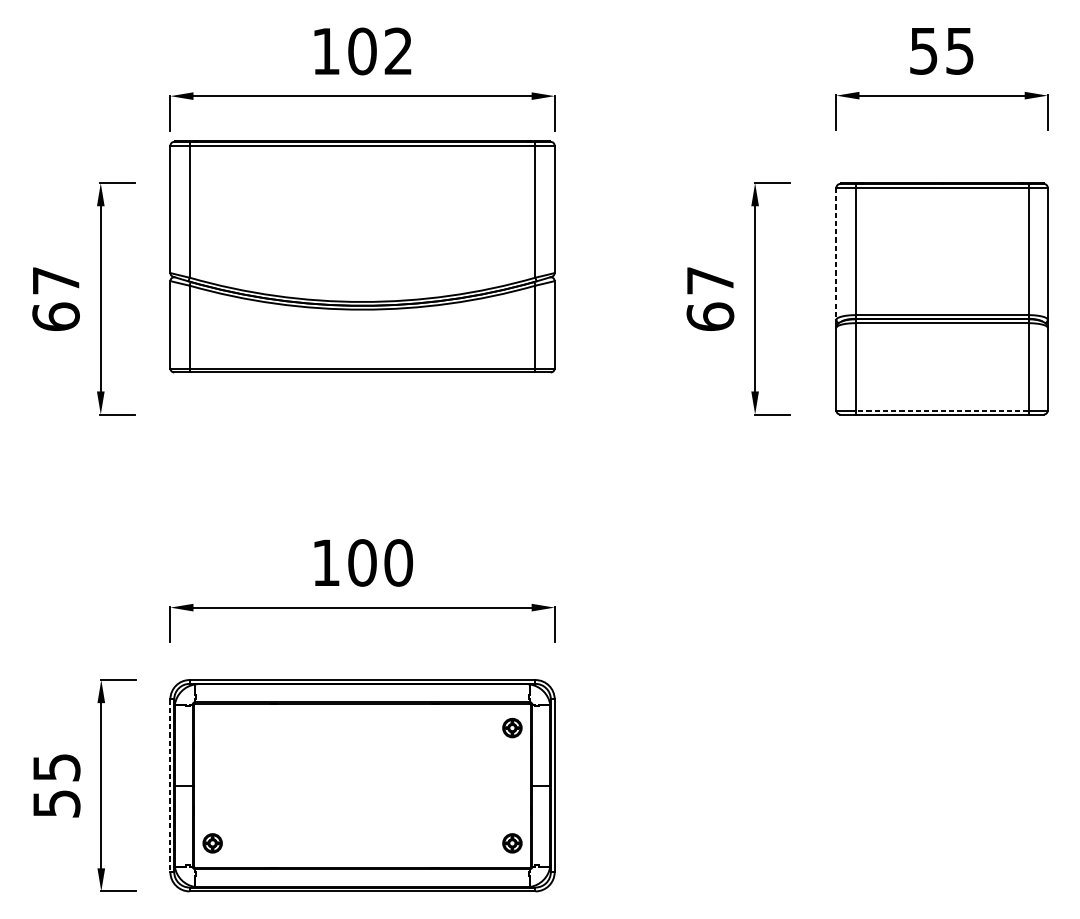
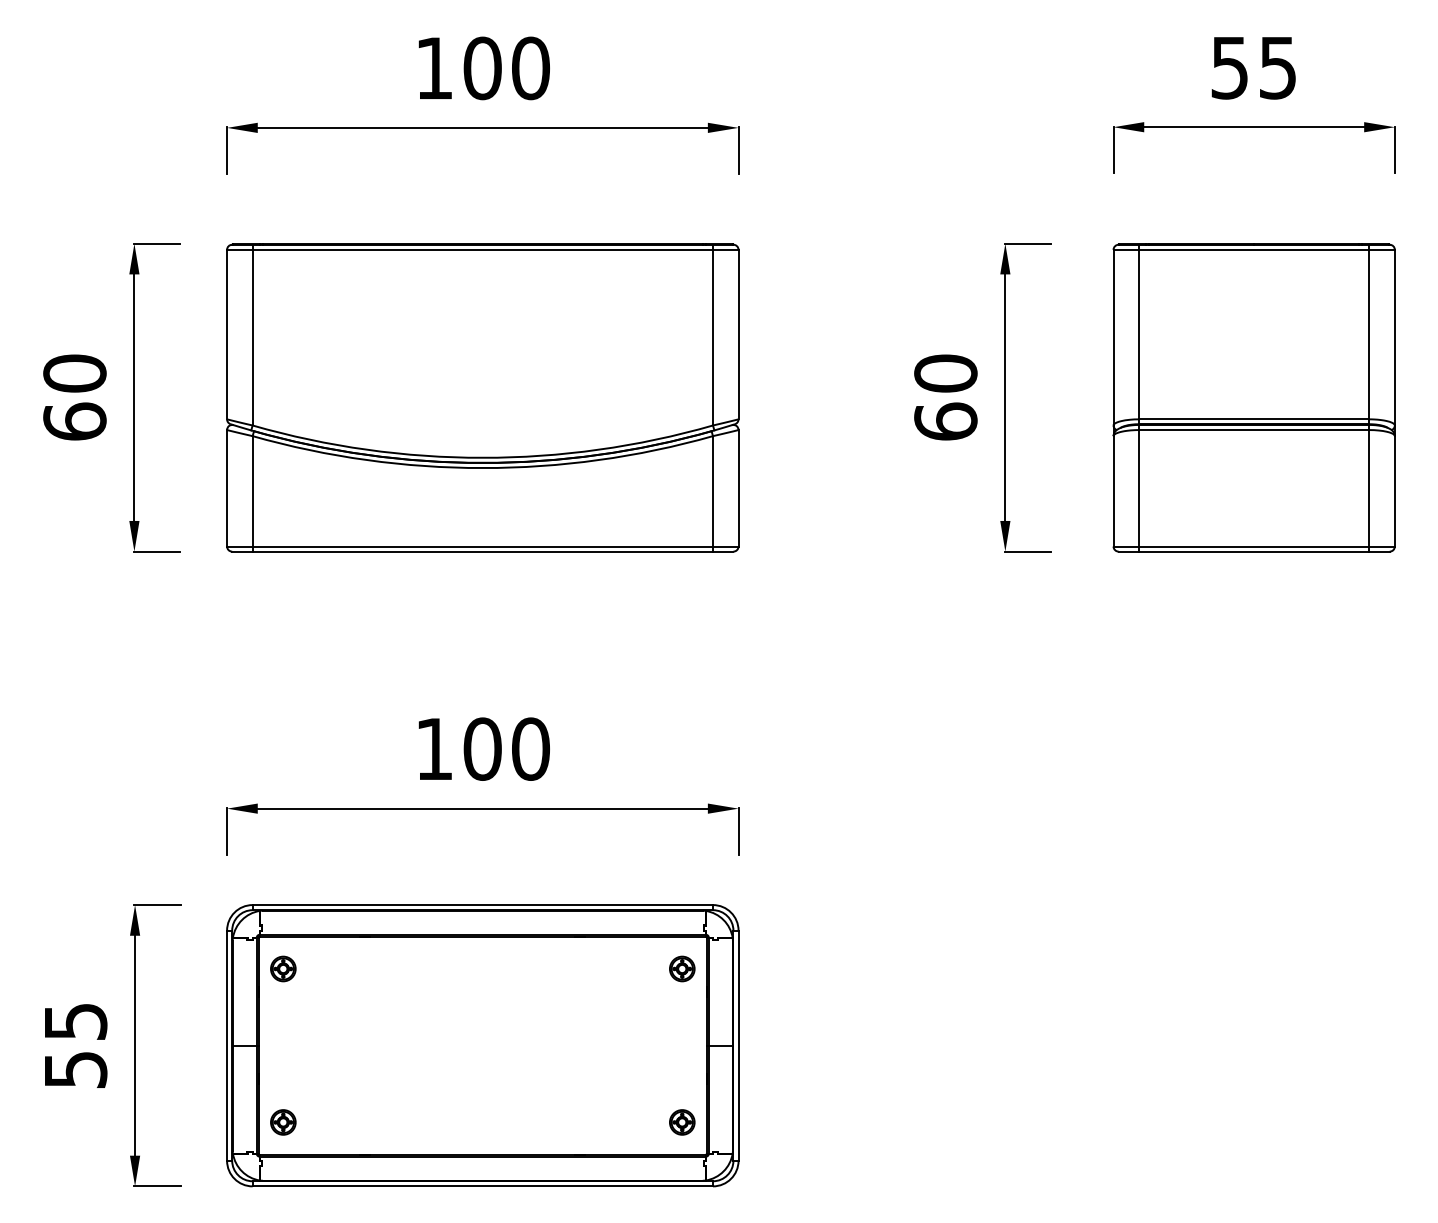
text: (398, 51) -> (530, 68), 102 -> 100
line: (836, 253) -> (1113, 337), dashed -> solid
part: (362, 256) -> (482, 397), moved
text: (55, 280) -> (74, 373), 67 -> 60
text: (710, 280) -> (945, 373), 67 -> 60
line: (941, 410) -> (1253, 546), dashed -> solid
part: (212, 727) -> (283, 968), added
line: (170, 786) -> (227, 1046), dashed -> solid

